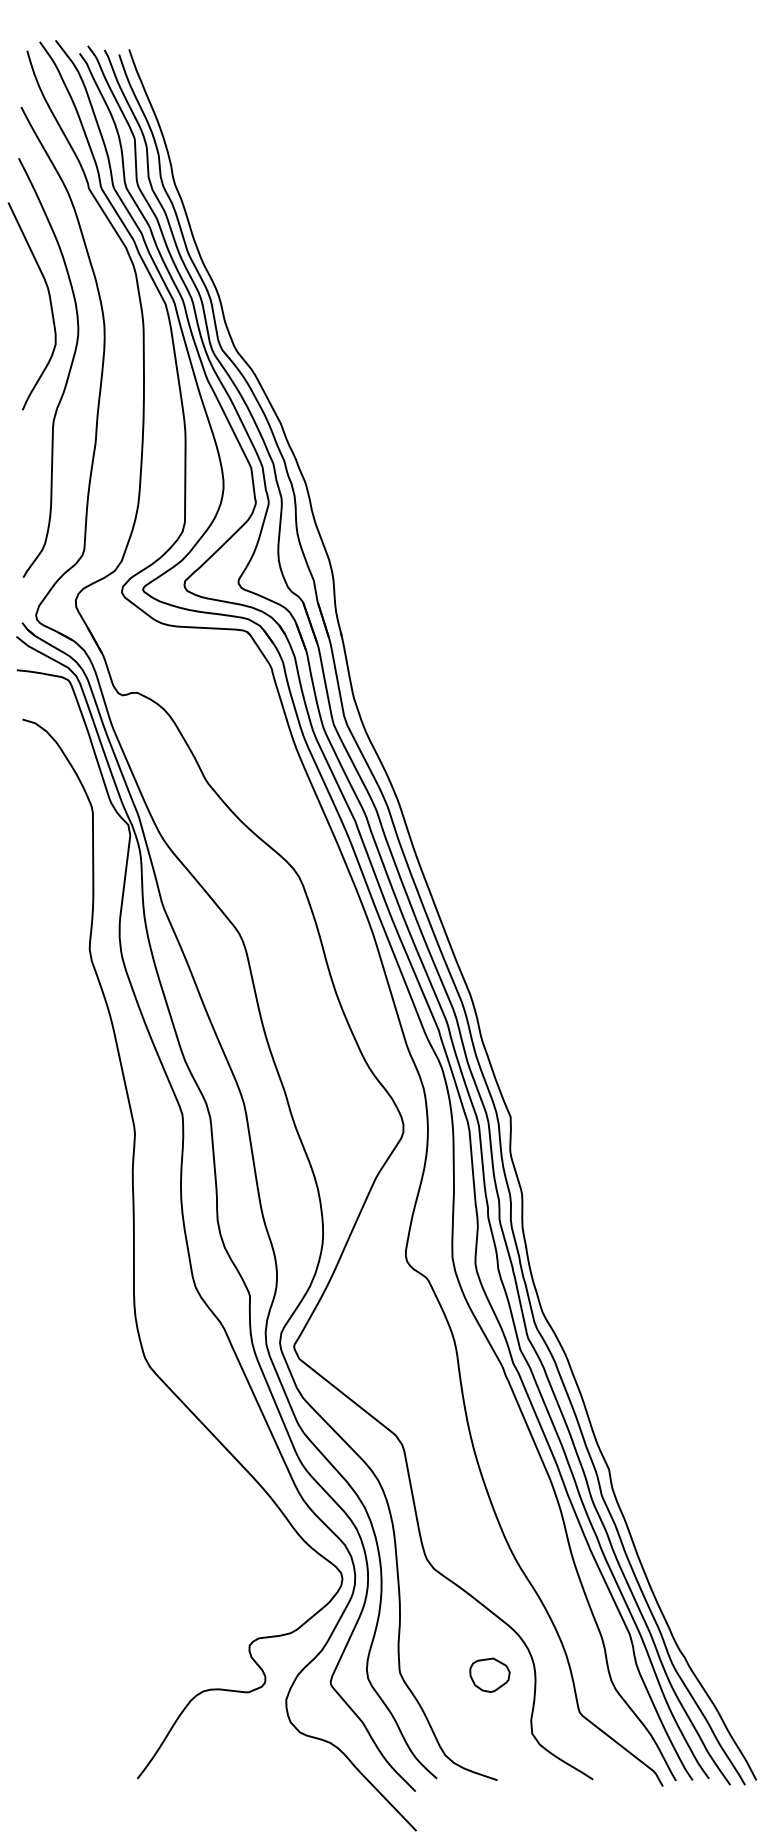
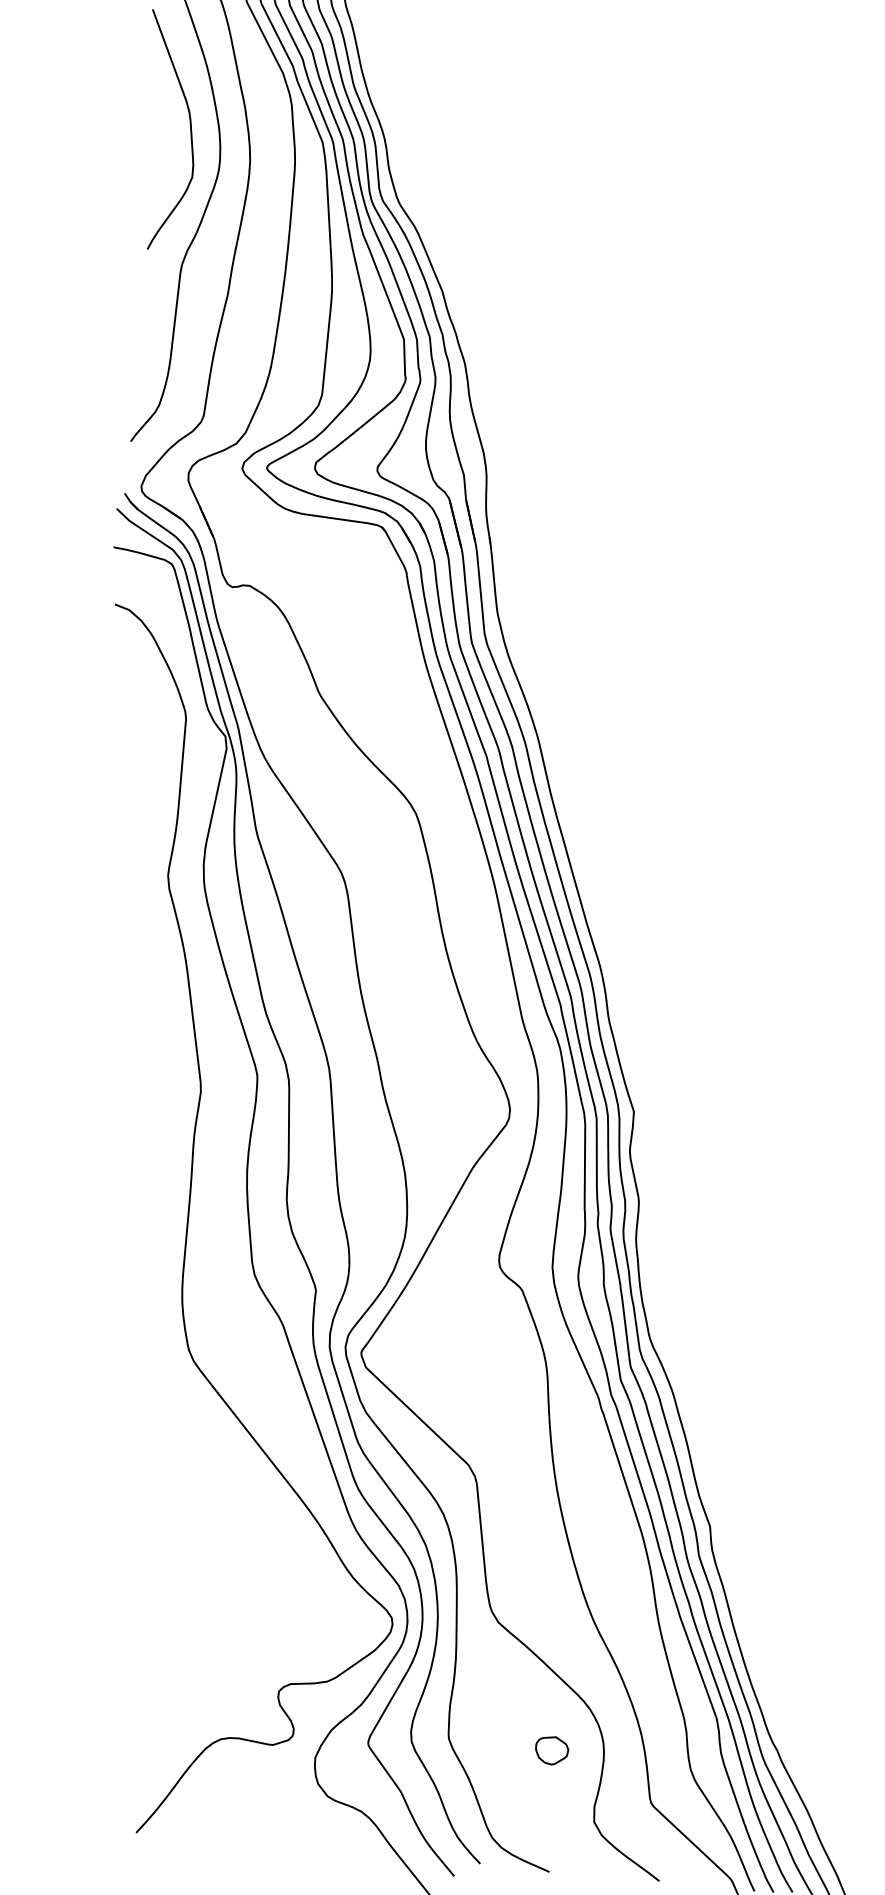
part: (490, 1675) -> (552, 1750), size x0.71

